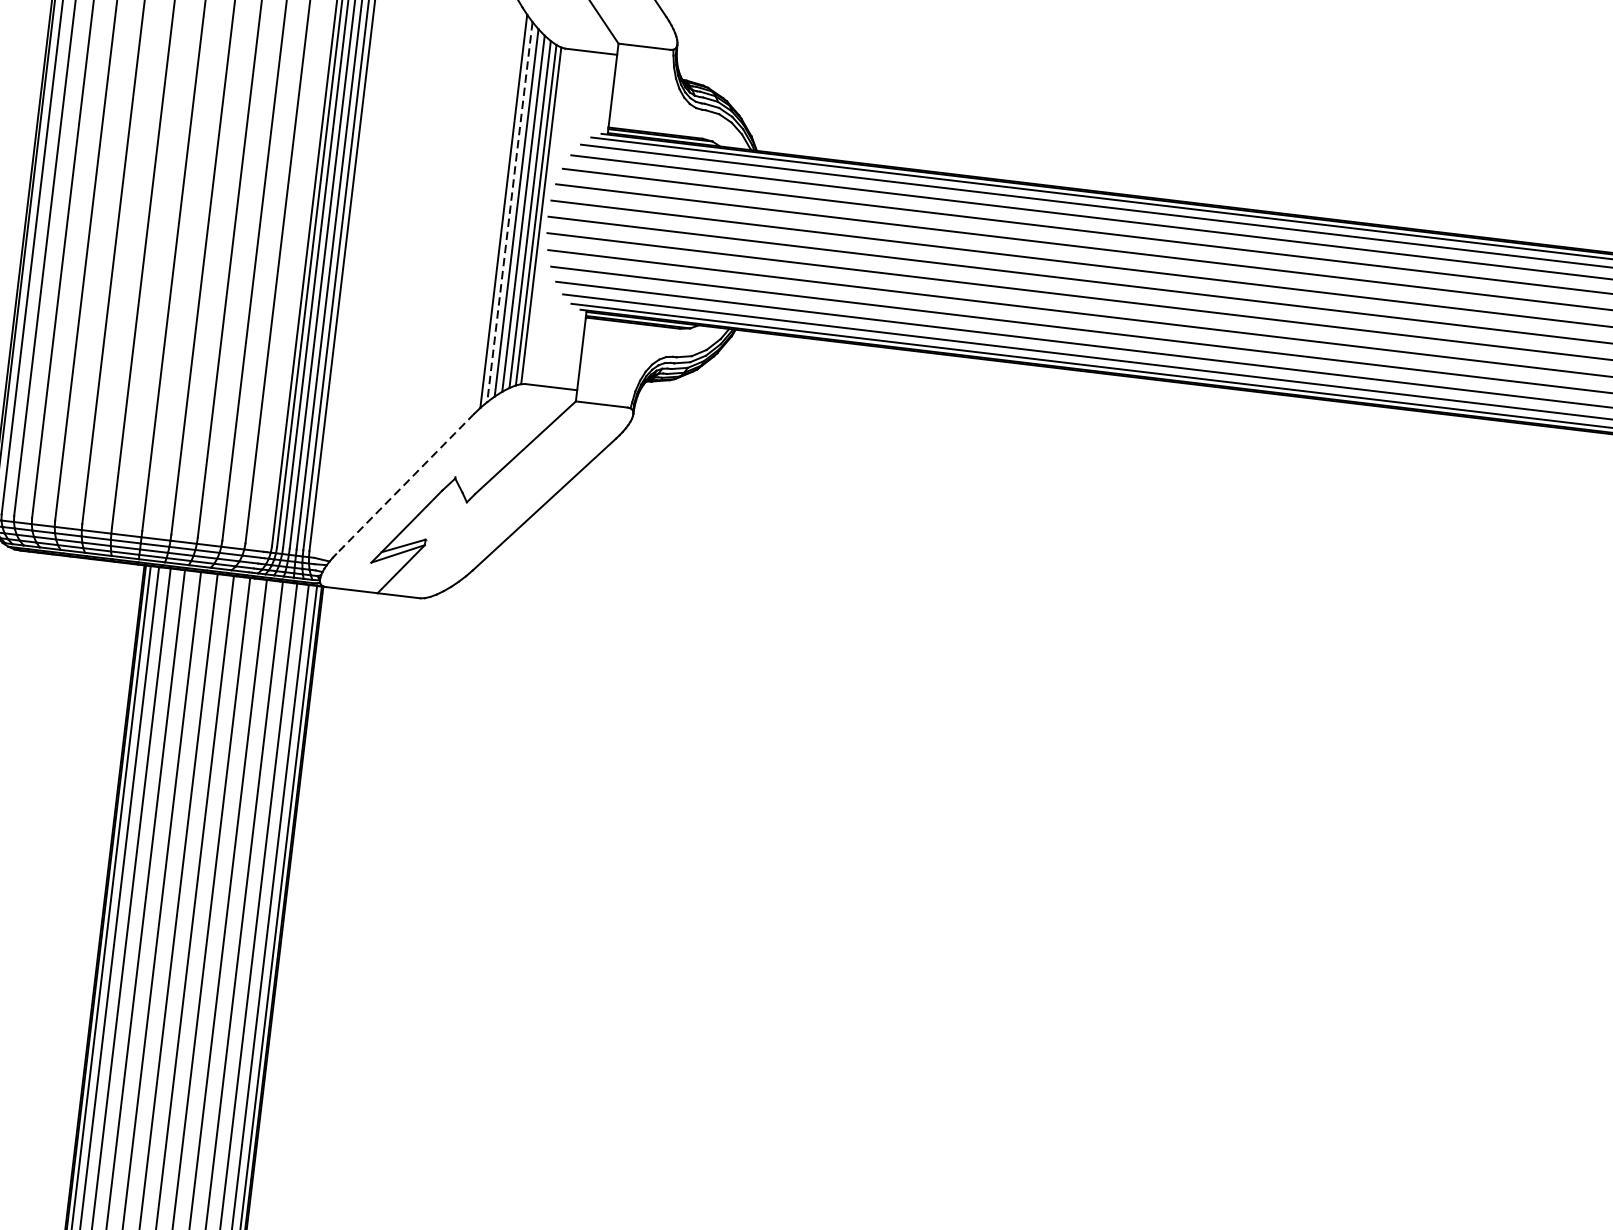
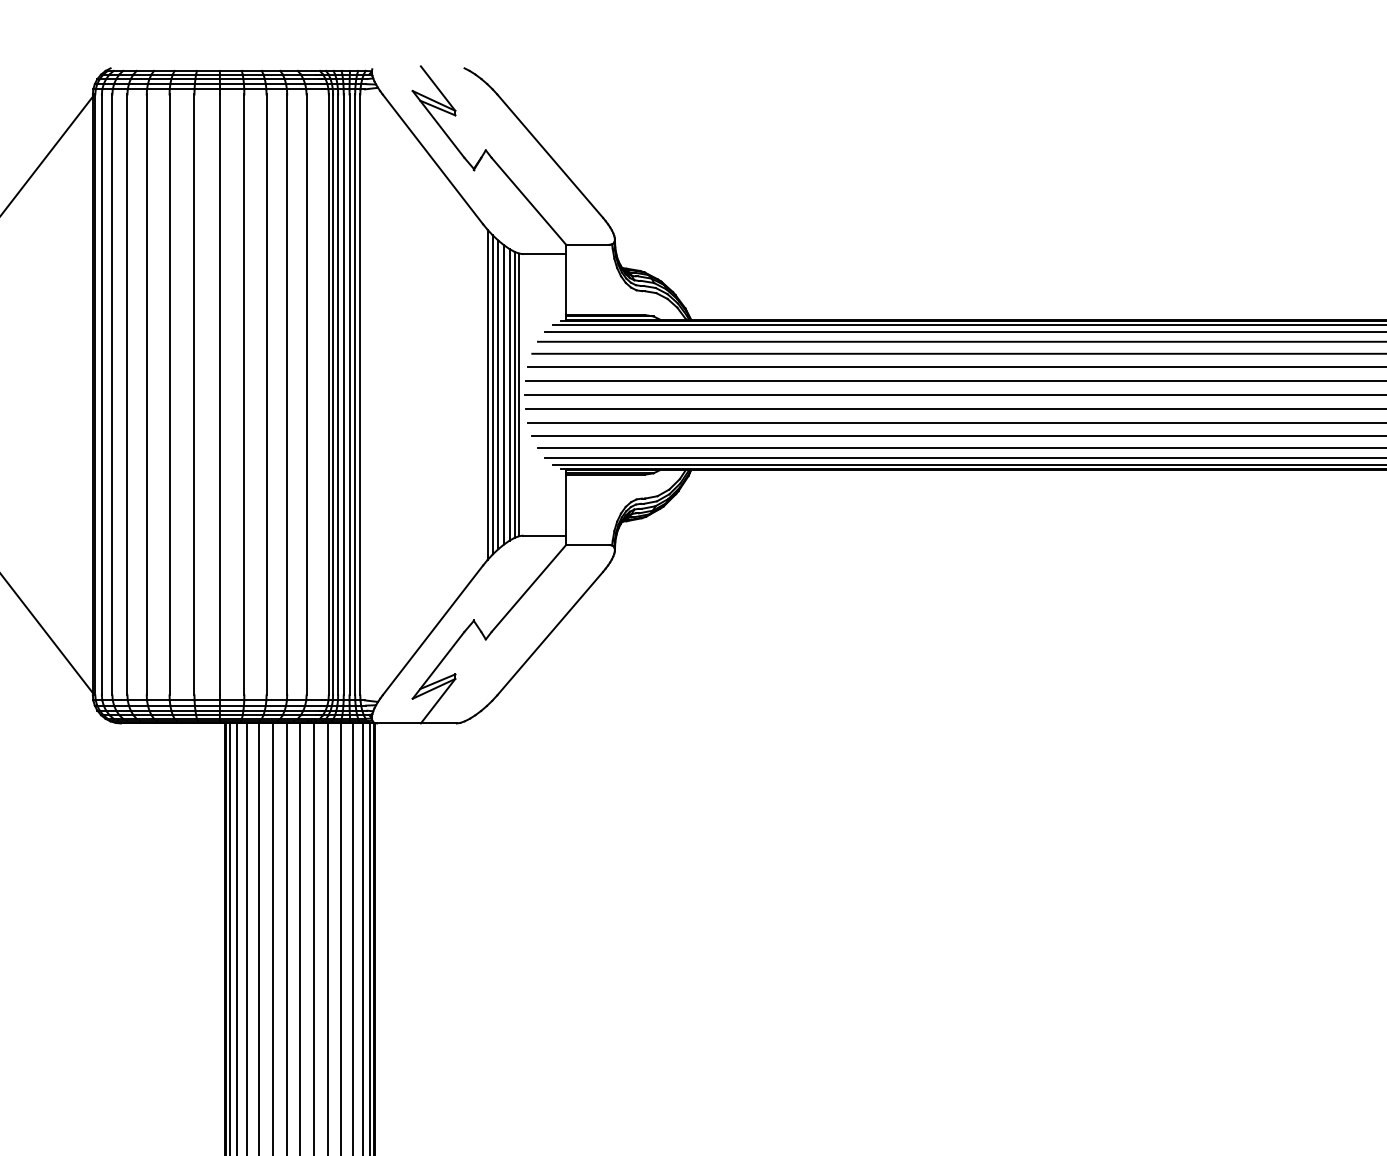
line: (509, 211) -> (492, 394), dashed -> solid
line: (404, 484) -> (432, 630), dashed -> solid

